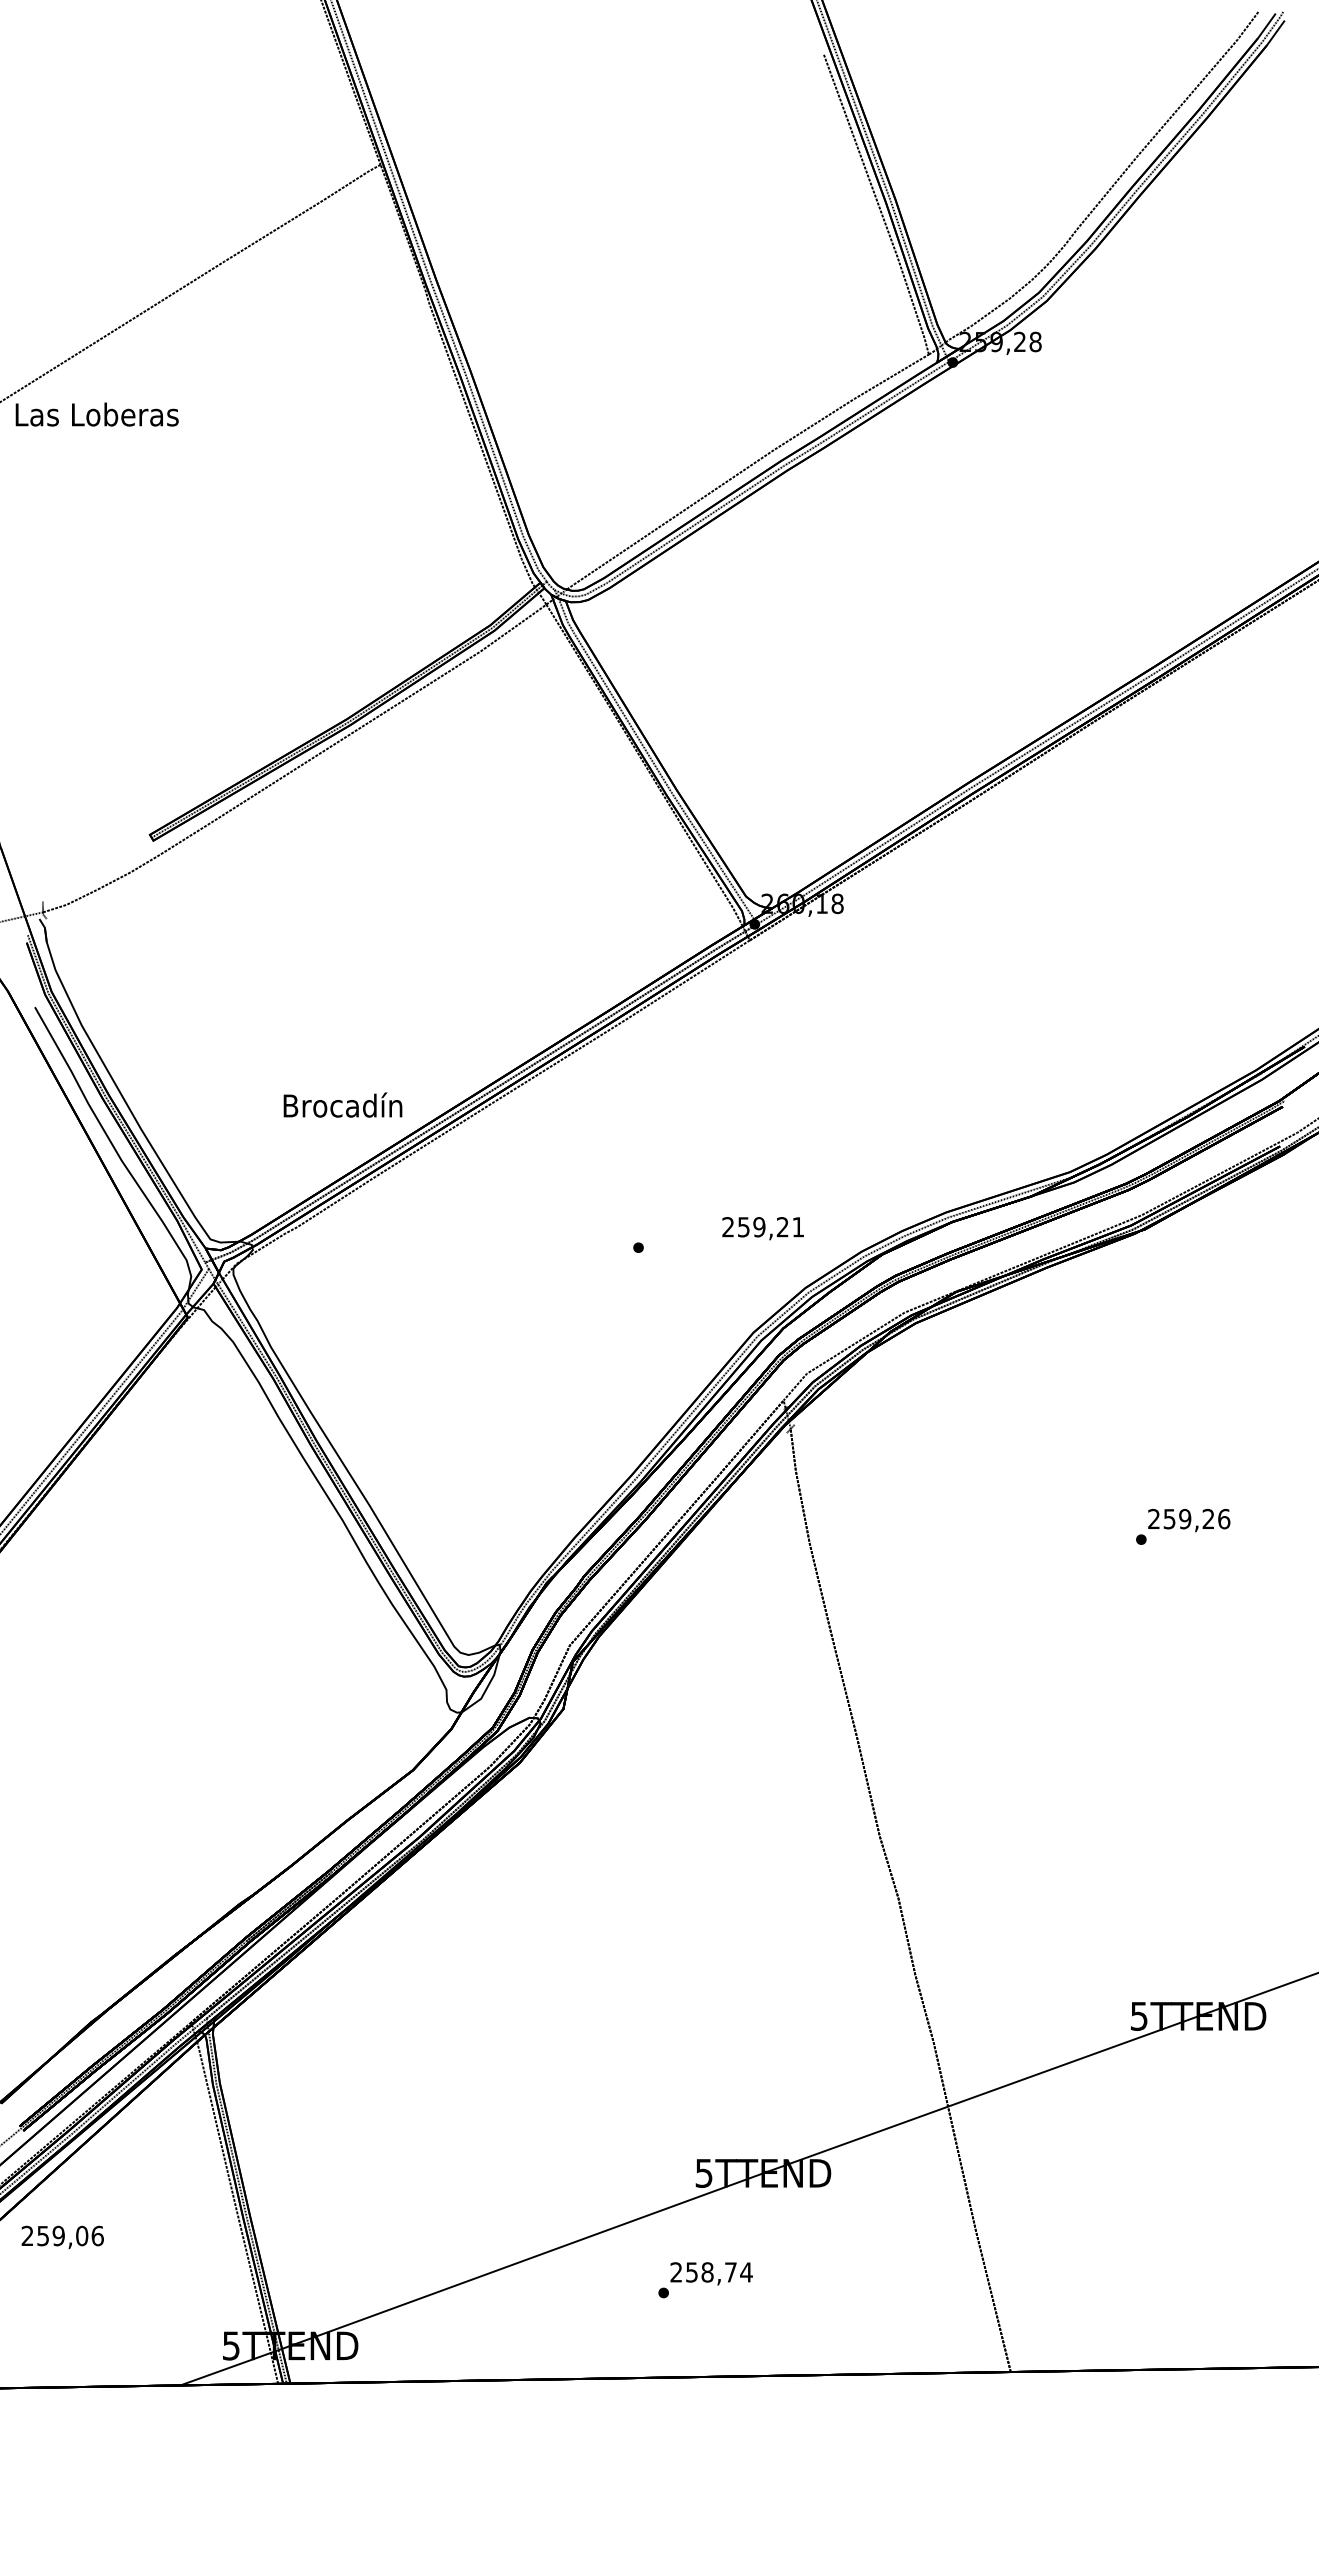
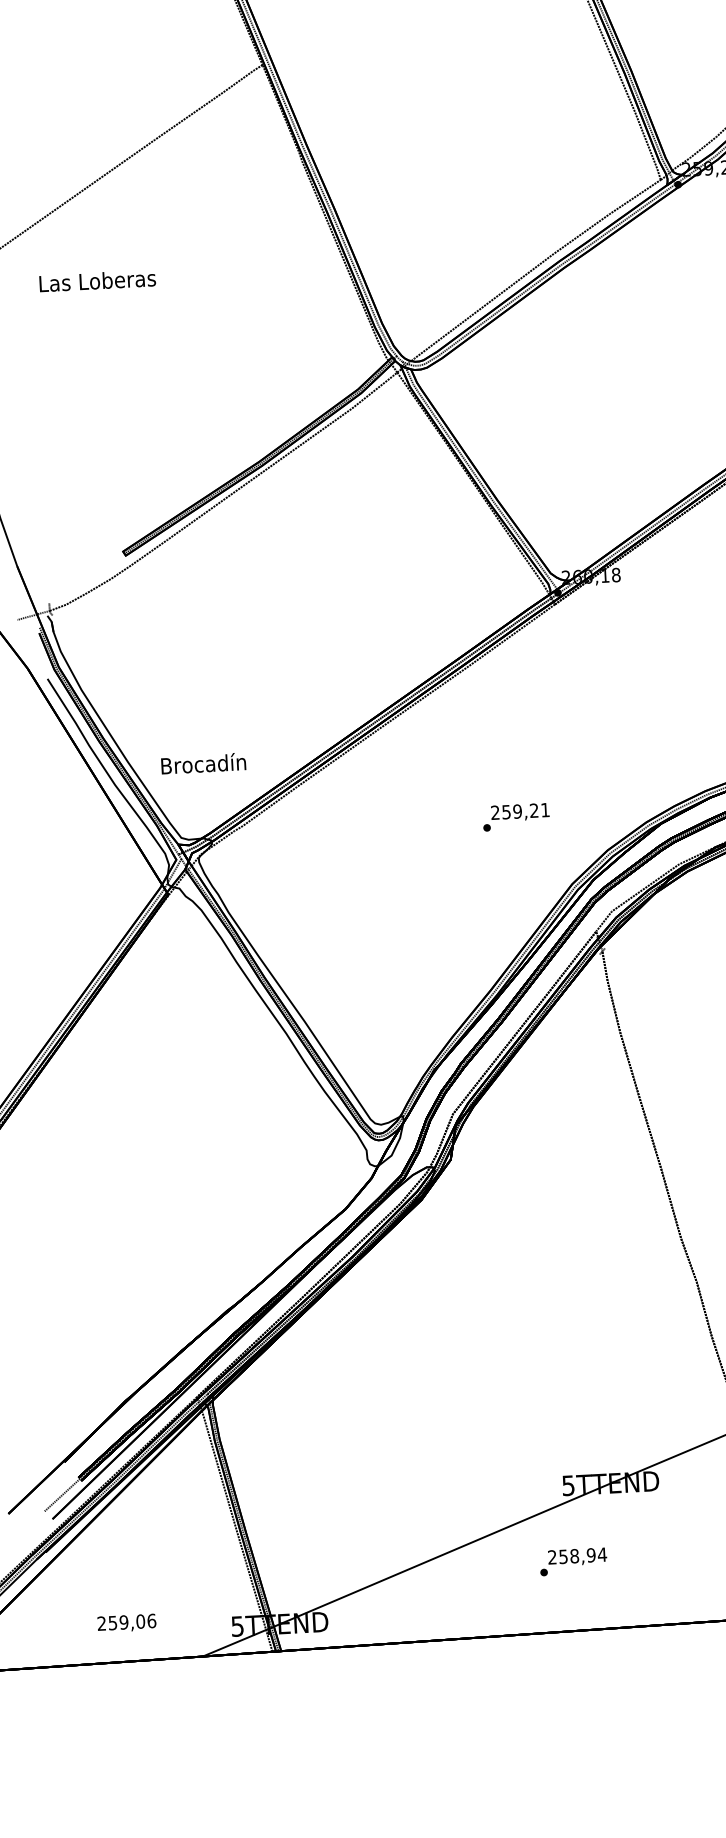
text: (96, 414) -> (97, 280), moved
text: (342, 1104) -> (203, 763), moved
text: (762, 1228) -> (519, 812), moved
text: (62, 2237) -> (126, 1623), moved
text: (730, 2272) -> (590, 1555), 258,74 -> 258,94

